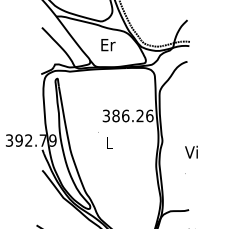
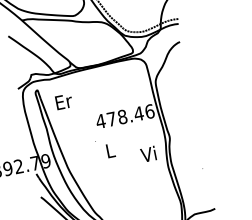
text: (108, 45) -> (64, 102), moved
text: (123, 115) -> (120, 116), 386.26 -> 478.46
text: (191, 151) -> (148, 153), moved

